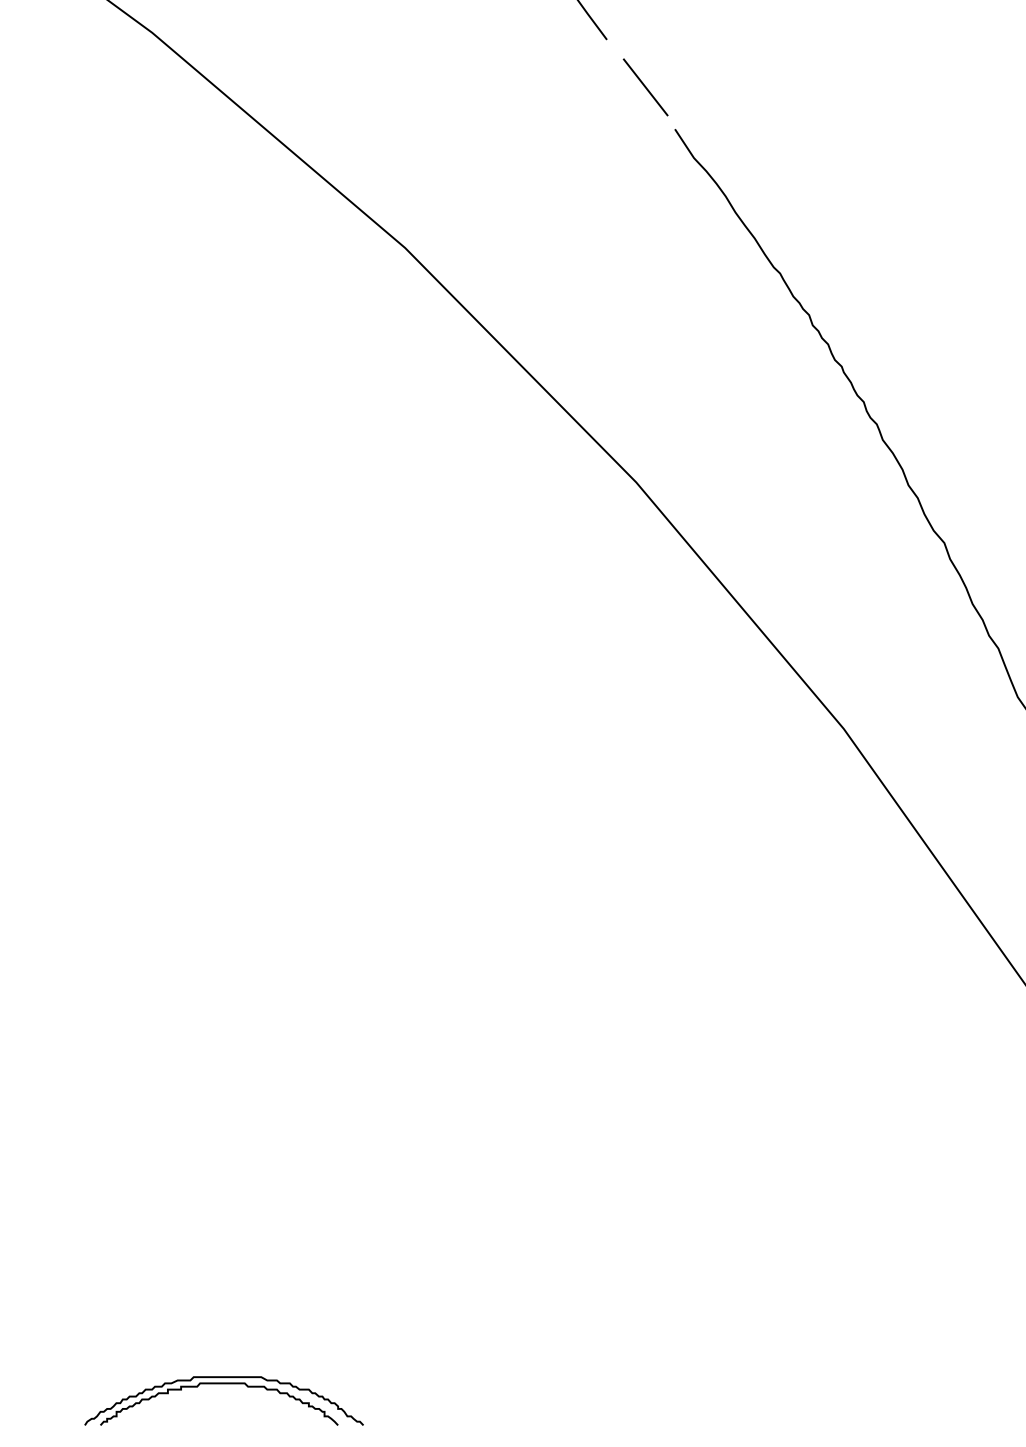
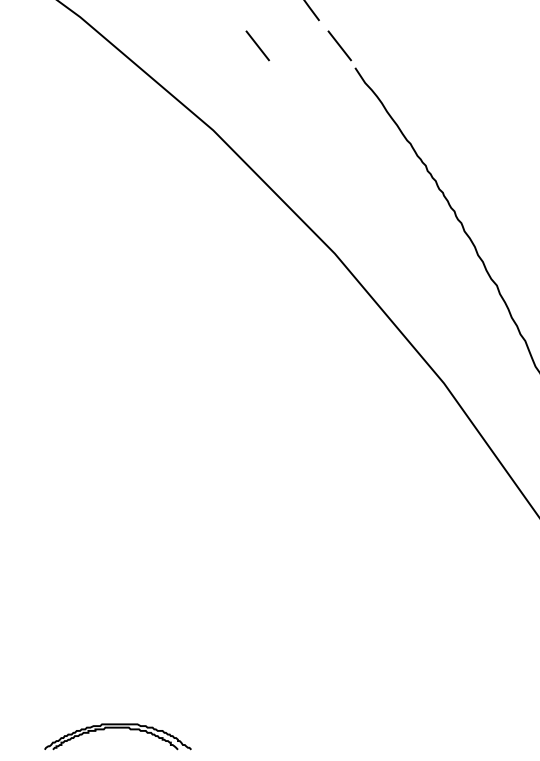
line: (489, 86) -> (257, 45), added

